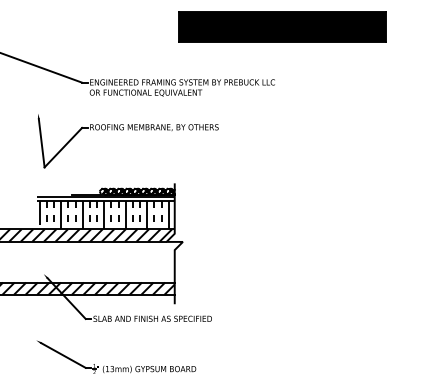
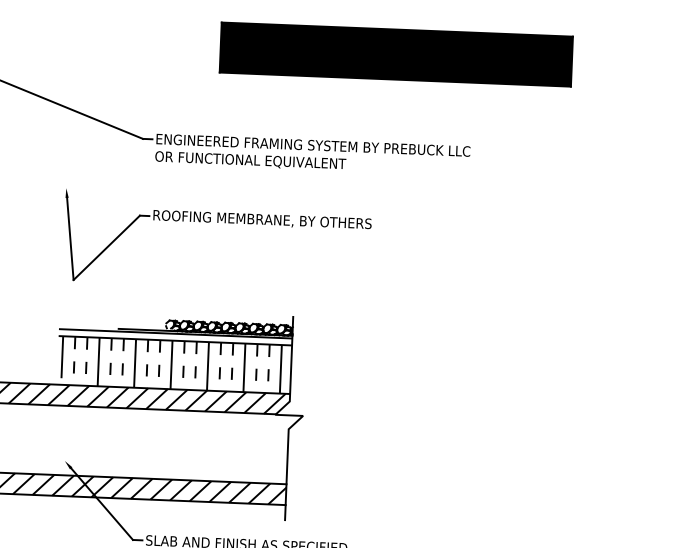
part: (282, 26) -> (396, 53), moved

